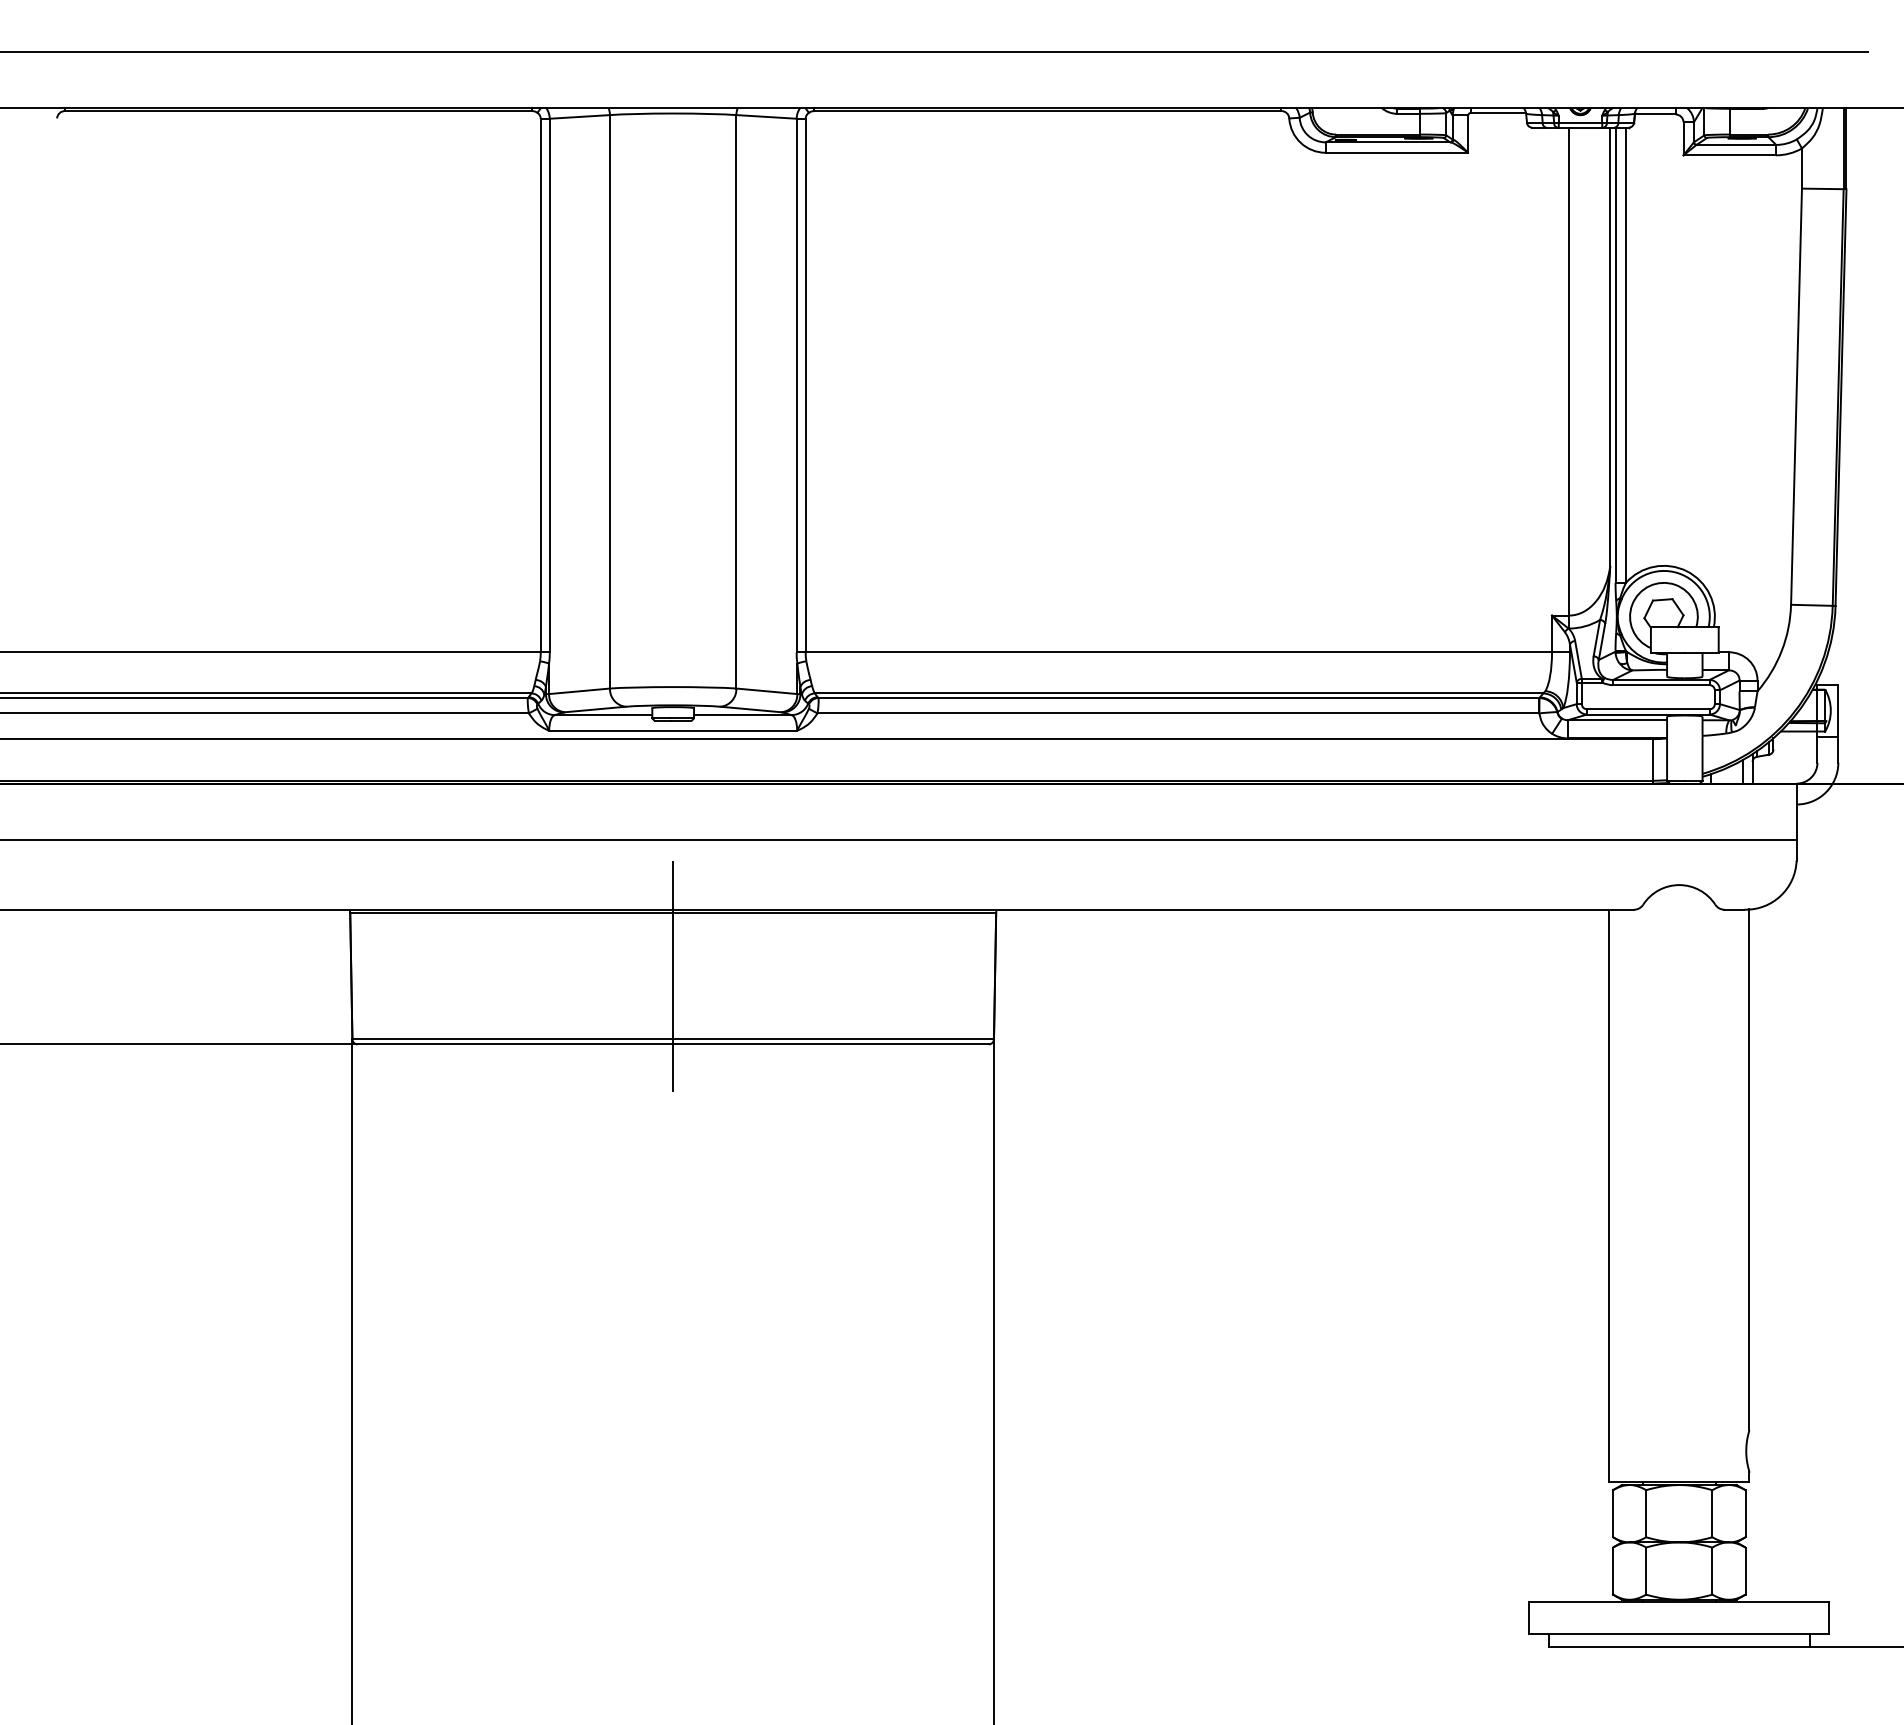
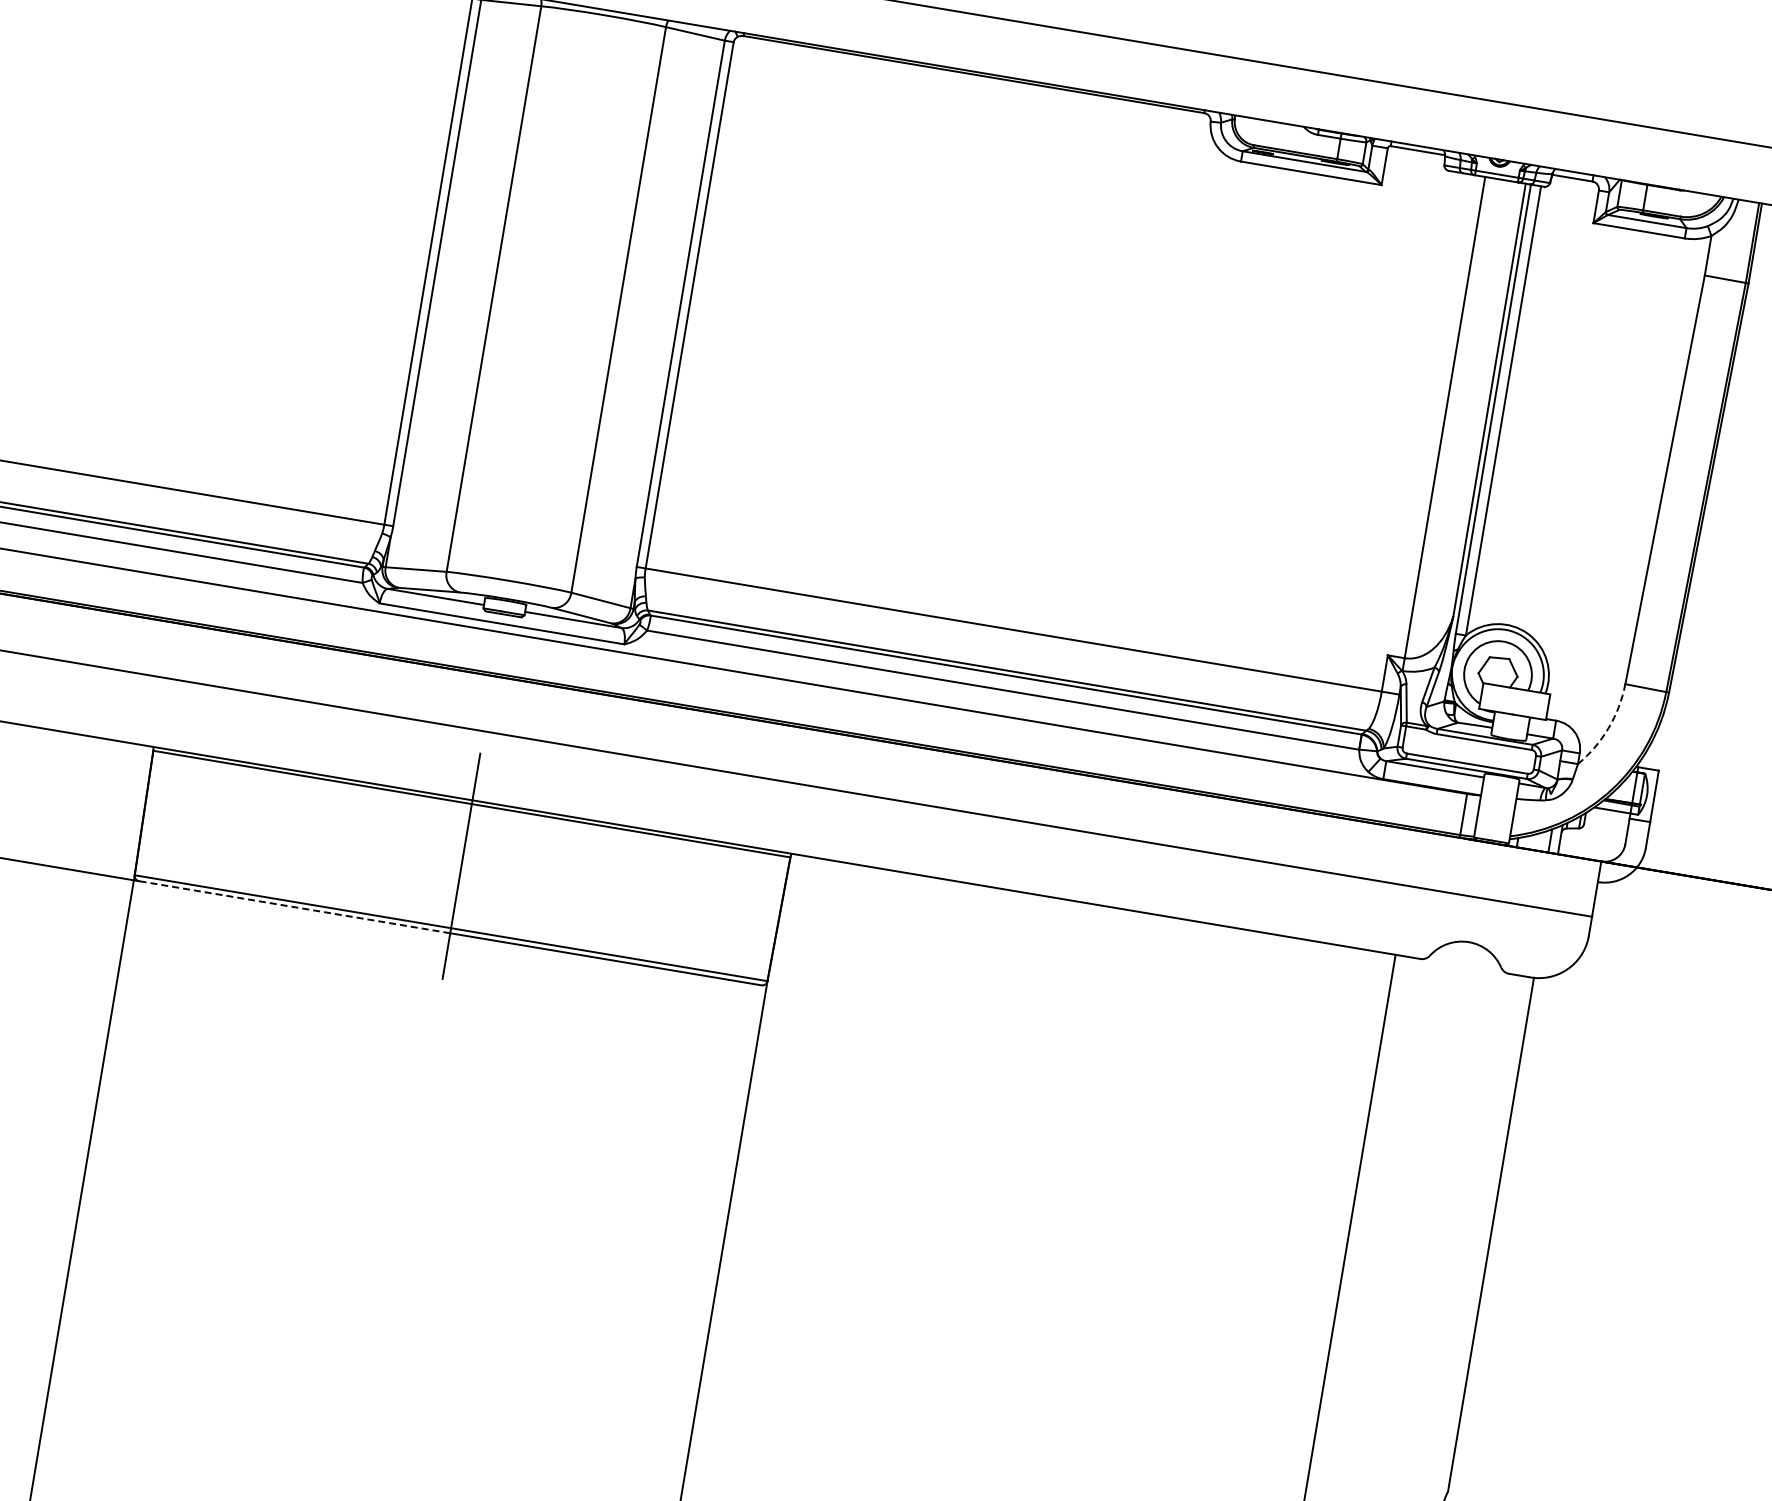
arc: (1781, 651) -> (1608, 728), solid -> dashed
line: (515, 1044) -> (294, 907), solid -> dashed

